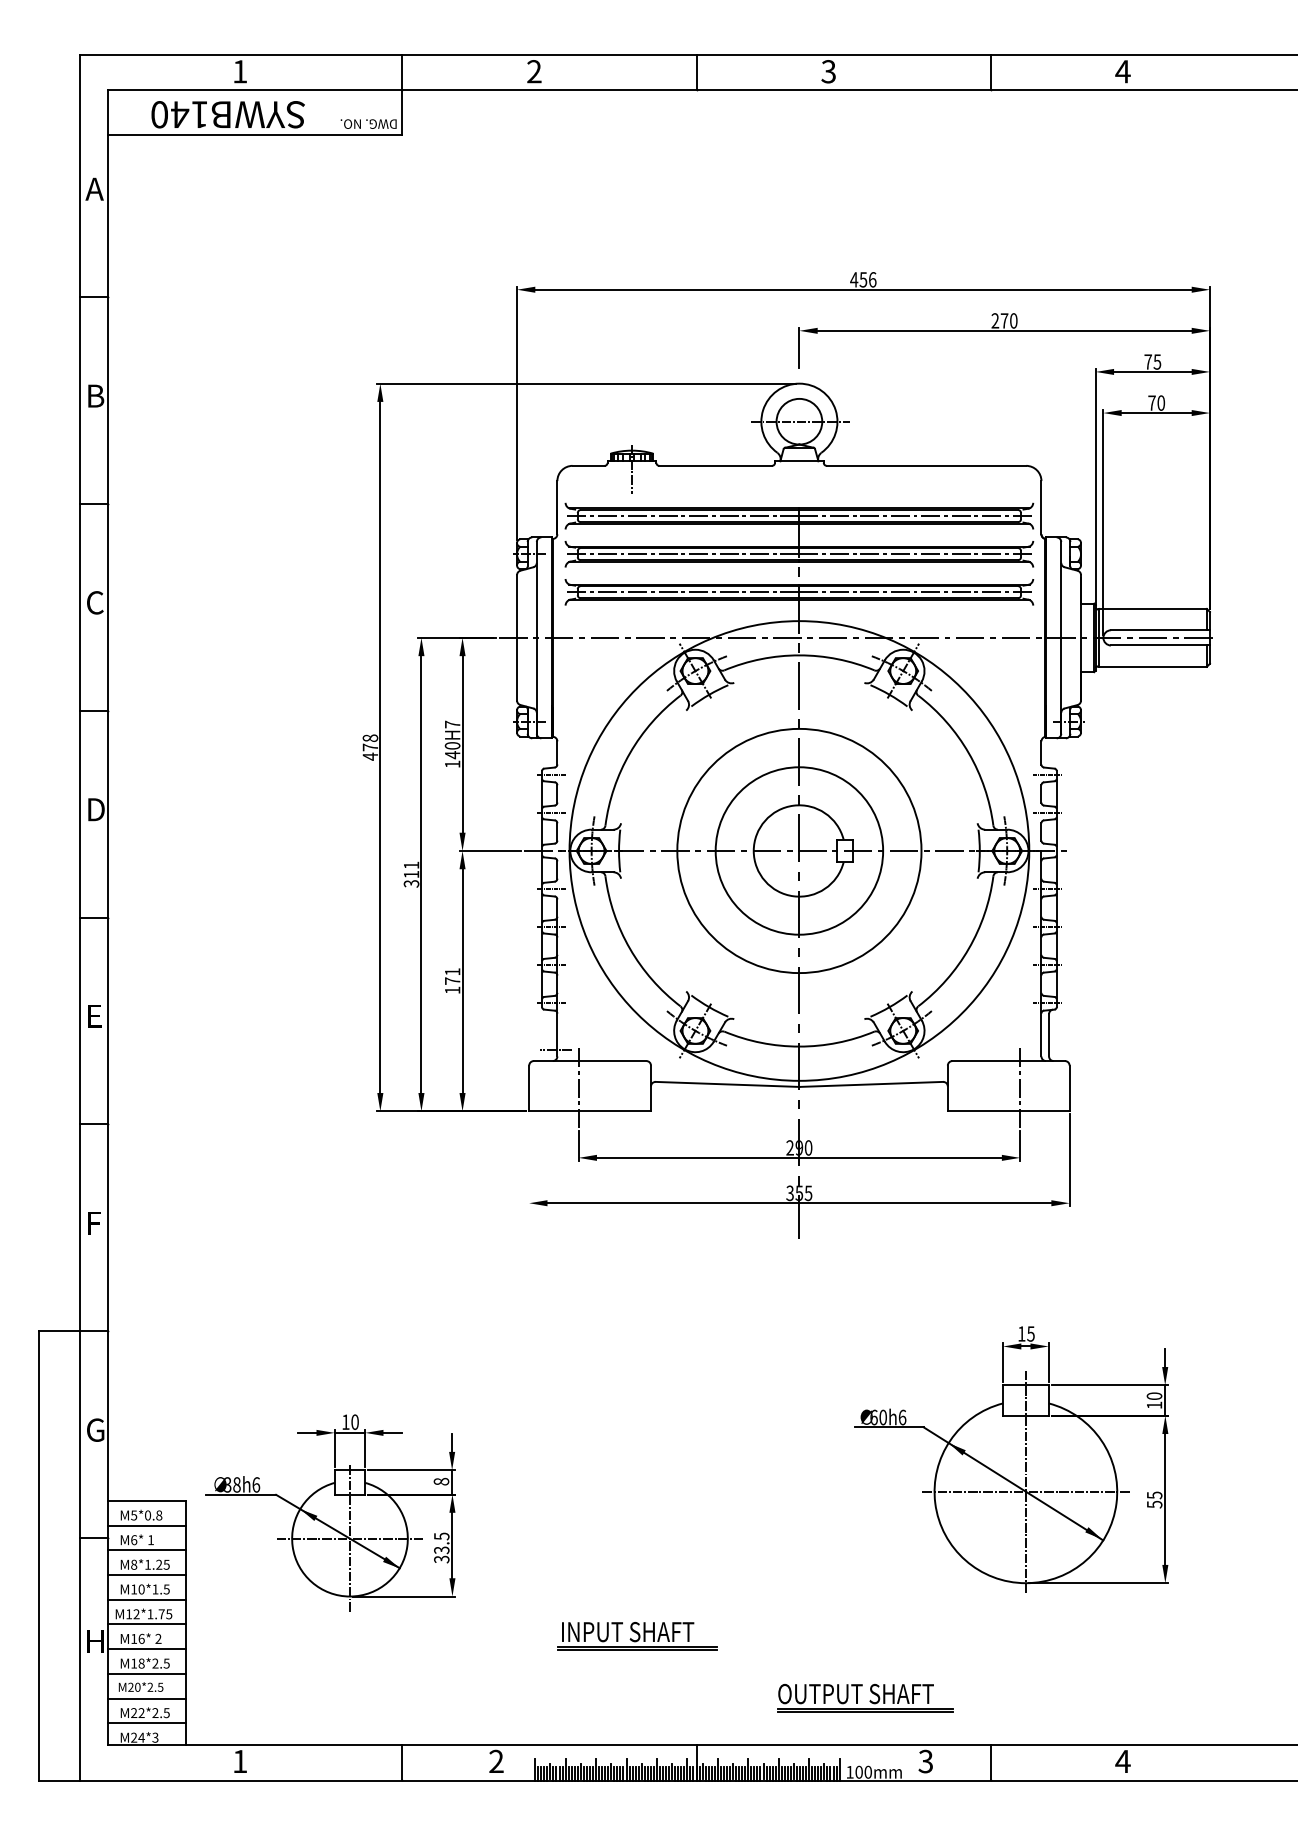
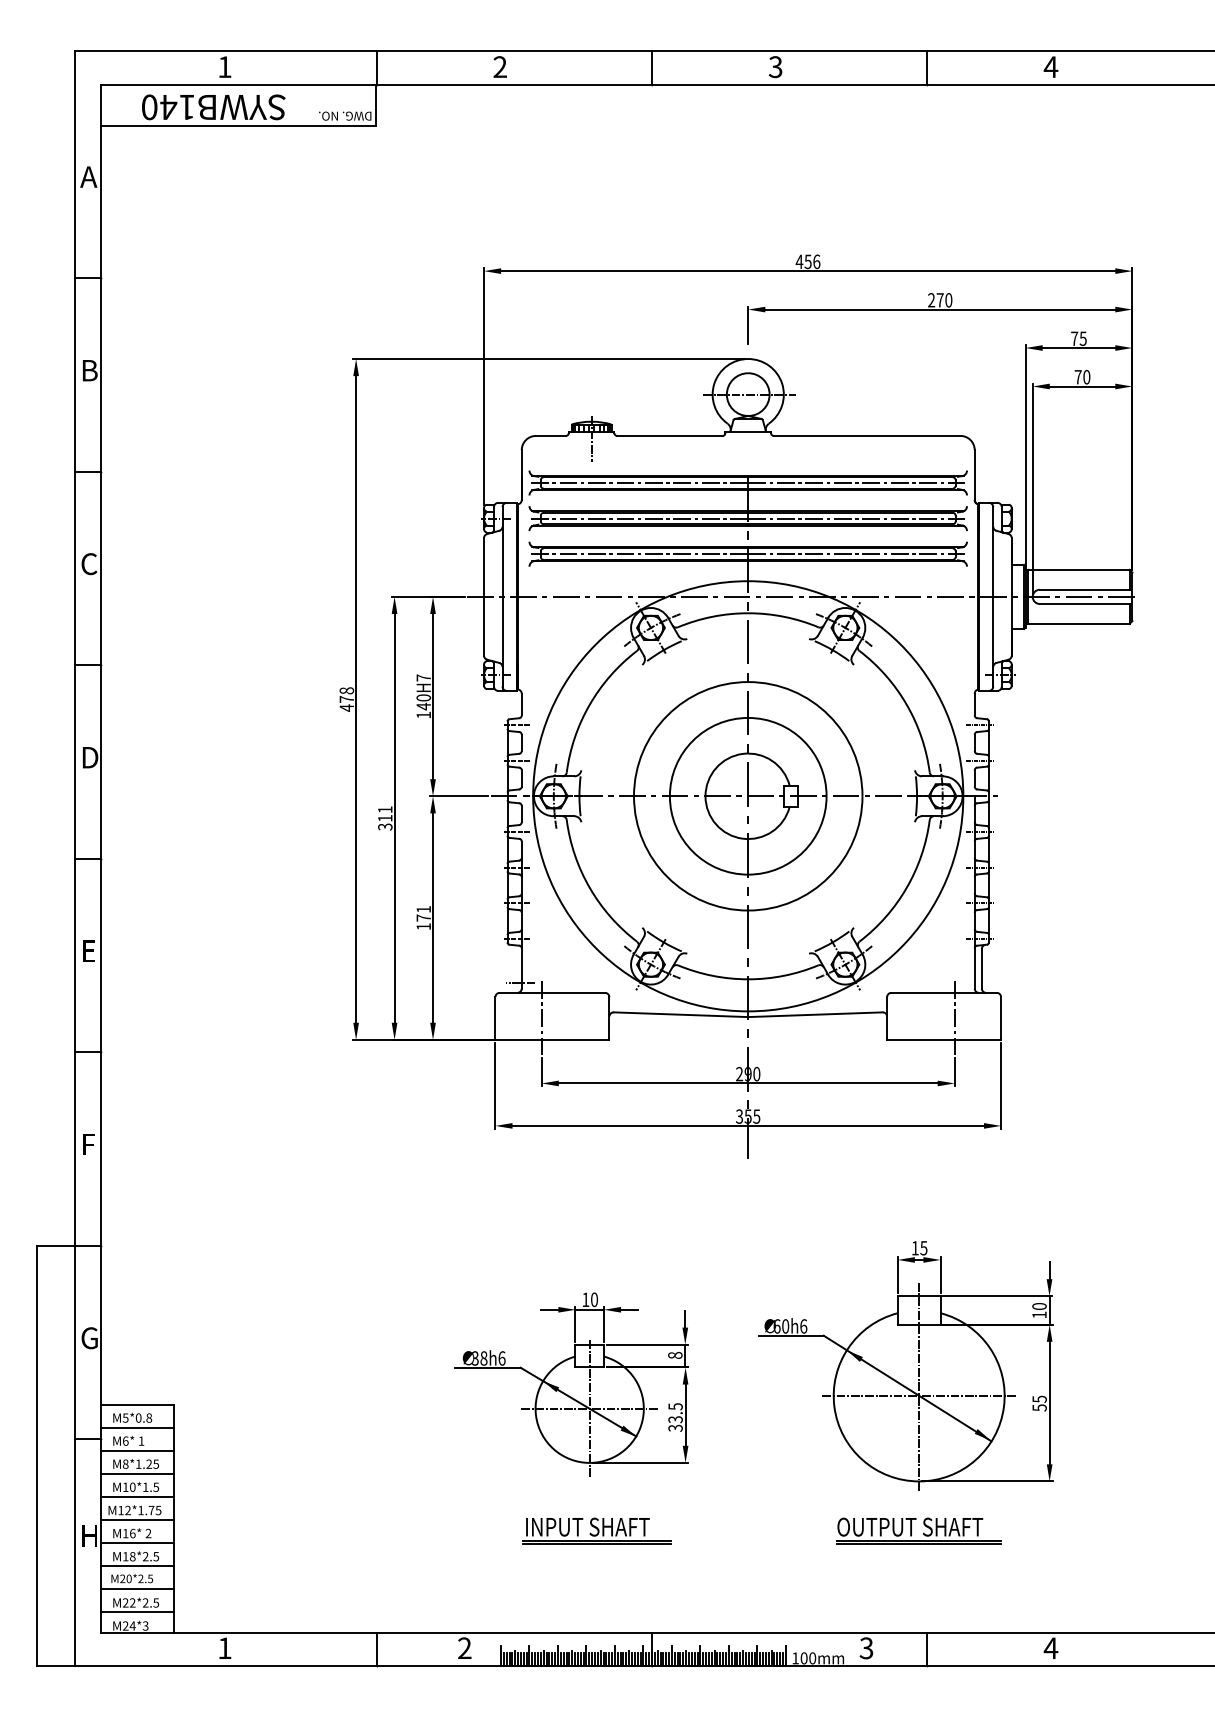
line: (529, 1160) -> (495, 1085), added
part: (1011, 1459) -> (905, 1365), moved
part: (330, 1512) -> (571, 1384), moved
part: (864, 1697) -> (918, 1530), moved

